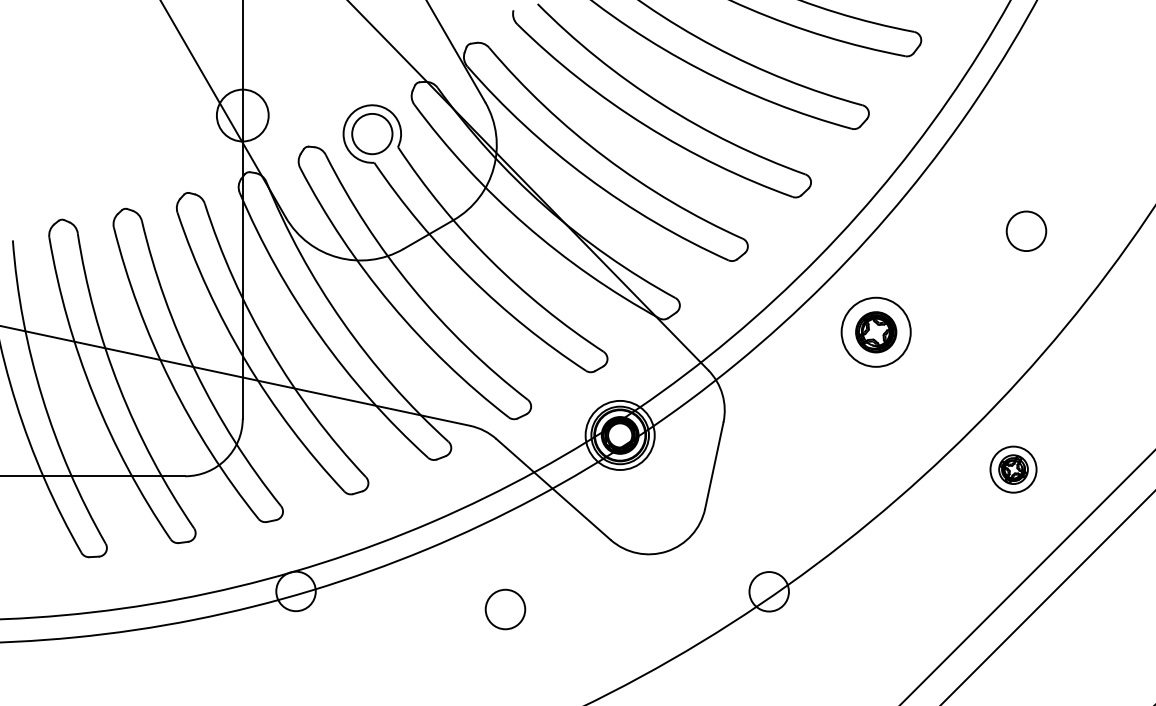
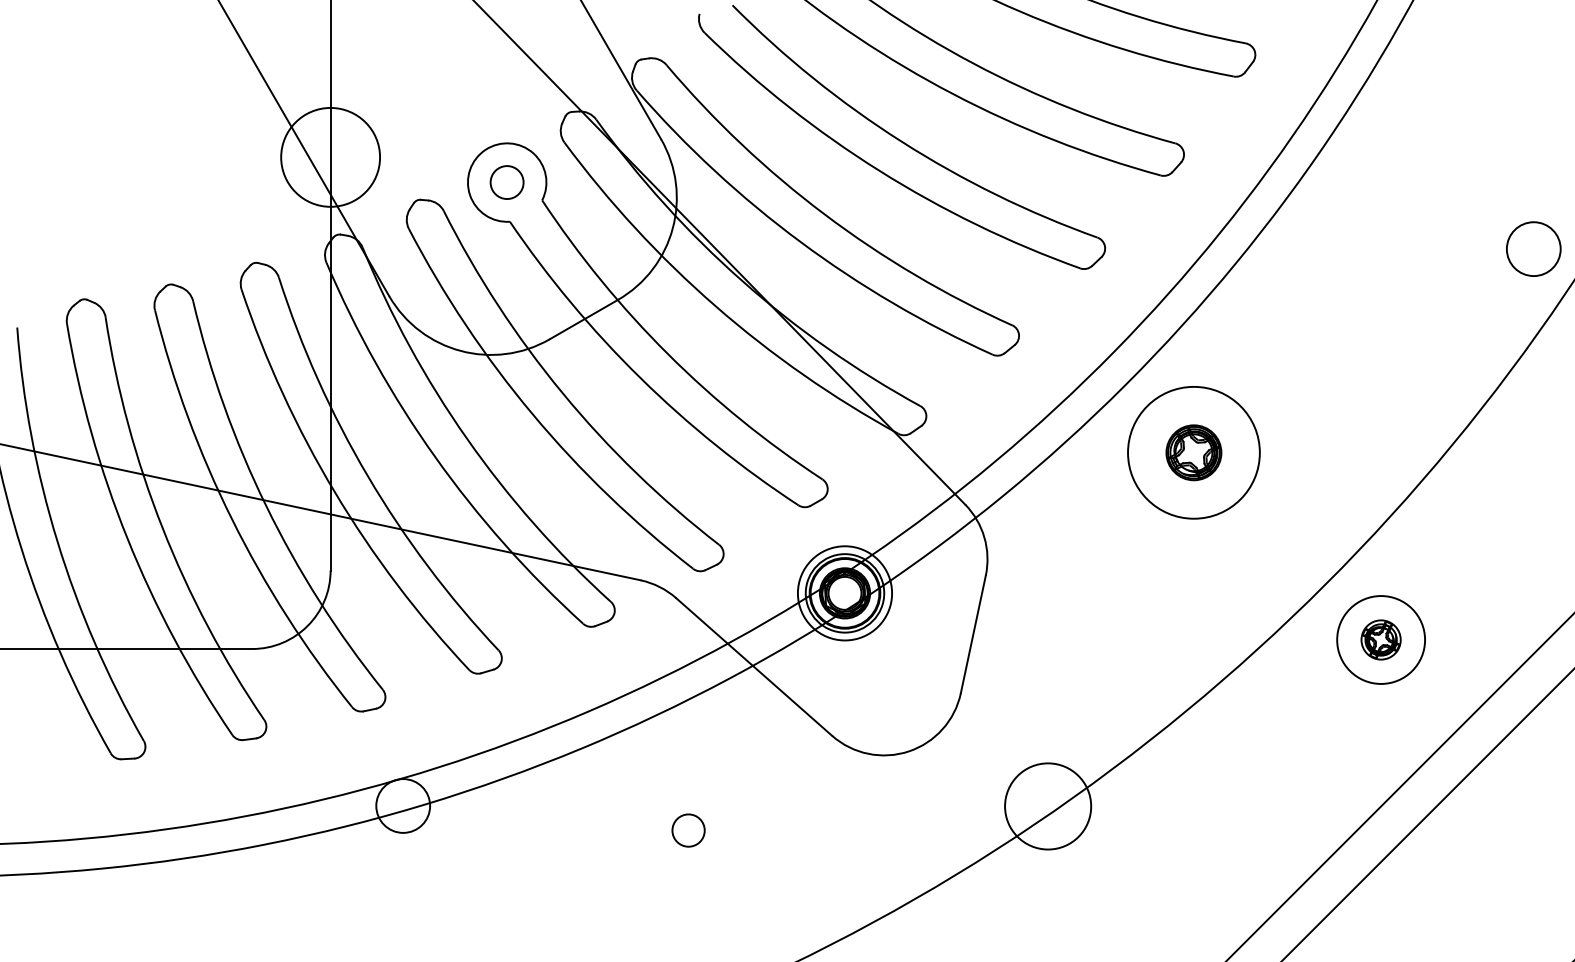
circle: (242, 115) -> (330, 157), size x1.4
circle: (371, 133) -> (506, 182), size x0.6
circle: (1026, 230) -> (1533, 248), moved
circle: (875, 332) -> (1193, 452), size x1.4
circle: (1013, 469) -> (1380, 639), size x1.4
circle: (769, 591) -> (1048, 806), size x1.6
circle: (505, 609) -> (688, 830), size x0.6

